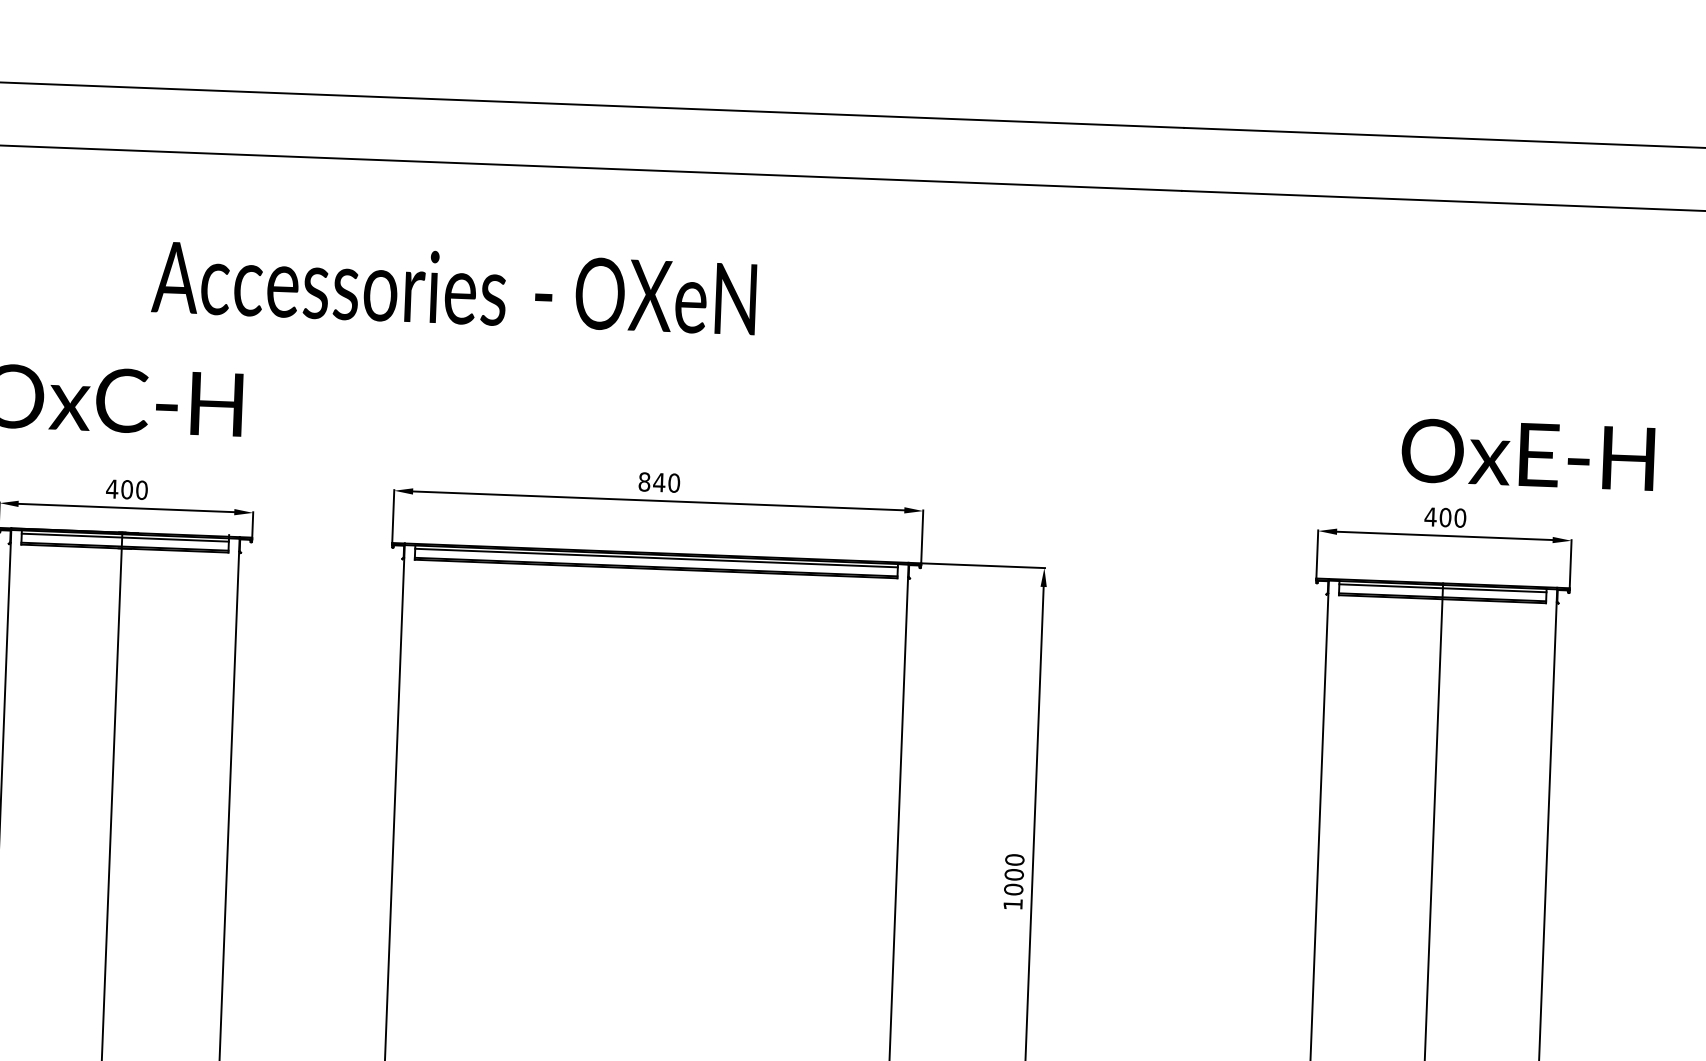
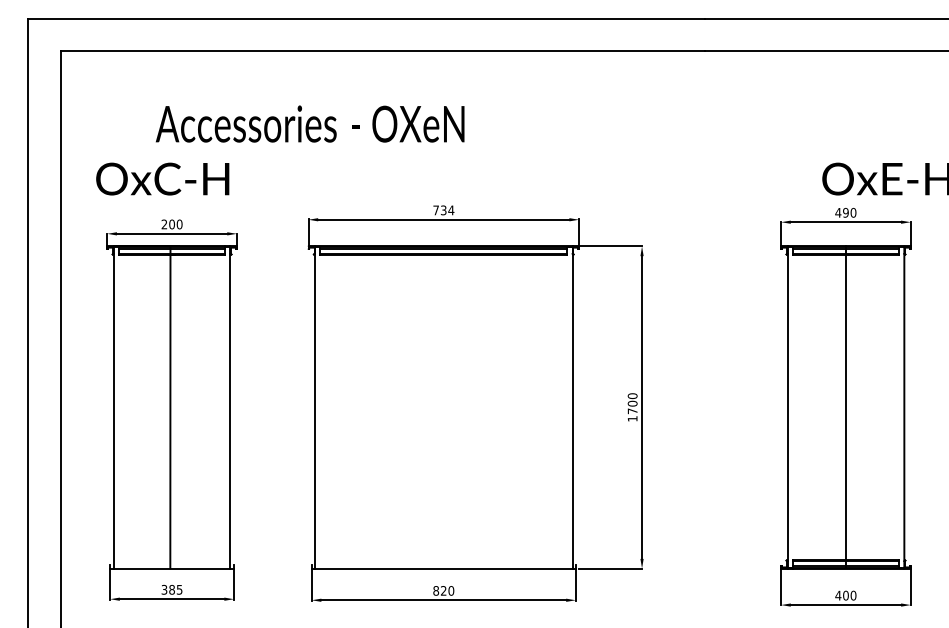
text: (454, 286) -> (310, 123), moved
text: (658, 482) -> (443, 210), 840 -> 734
text: (112, 489) -> (164, 224), 400 -> 200
text: (1444, 516) -> (845, 212), 400 -> 490
text: (1013, 889) -> (632, 411), 1000 -> 1700

